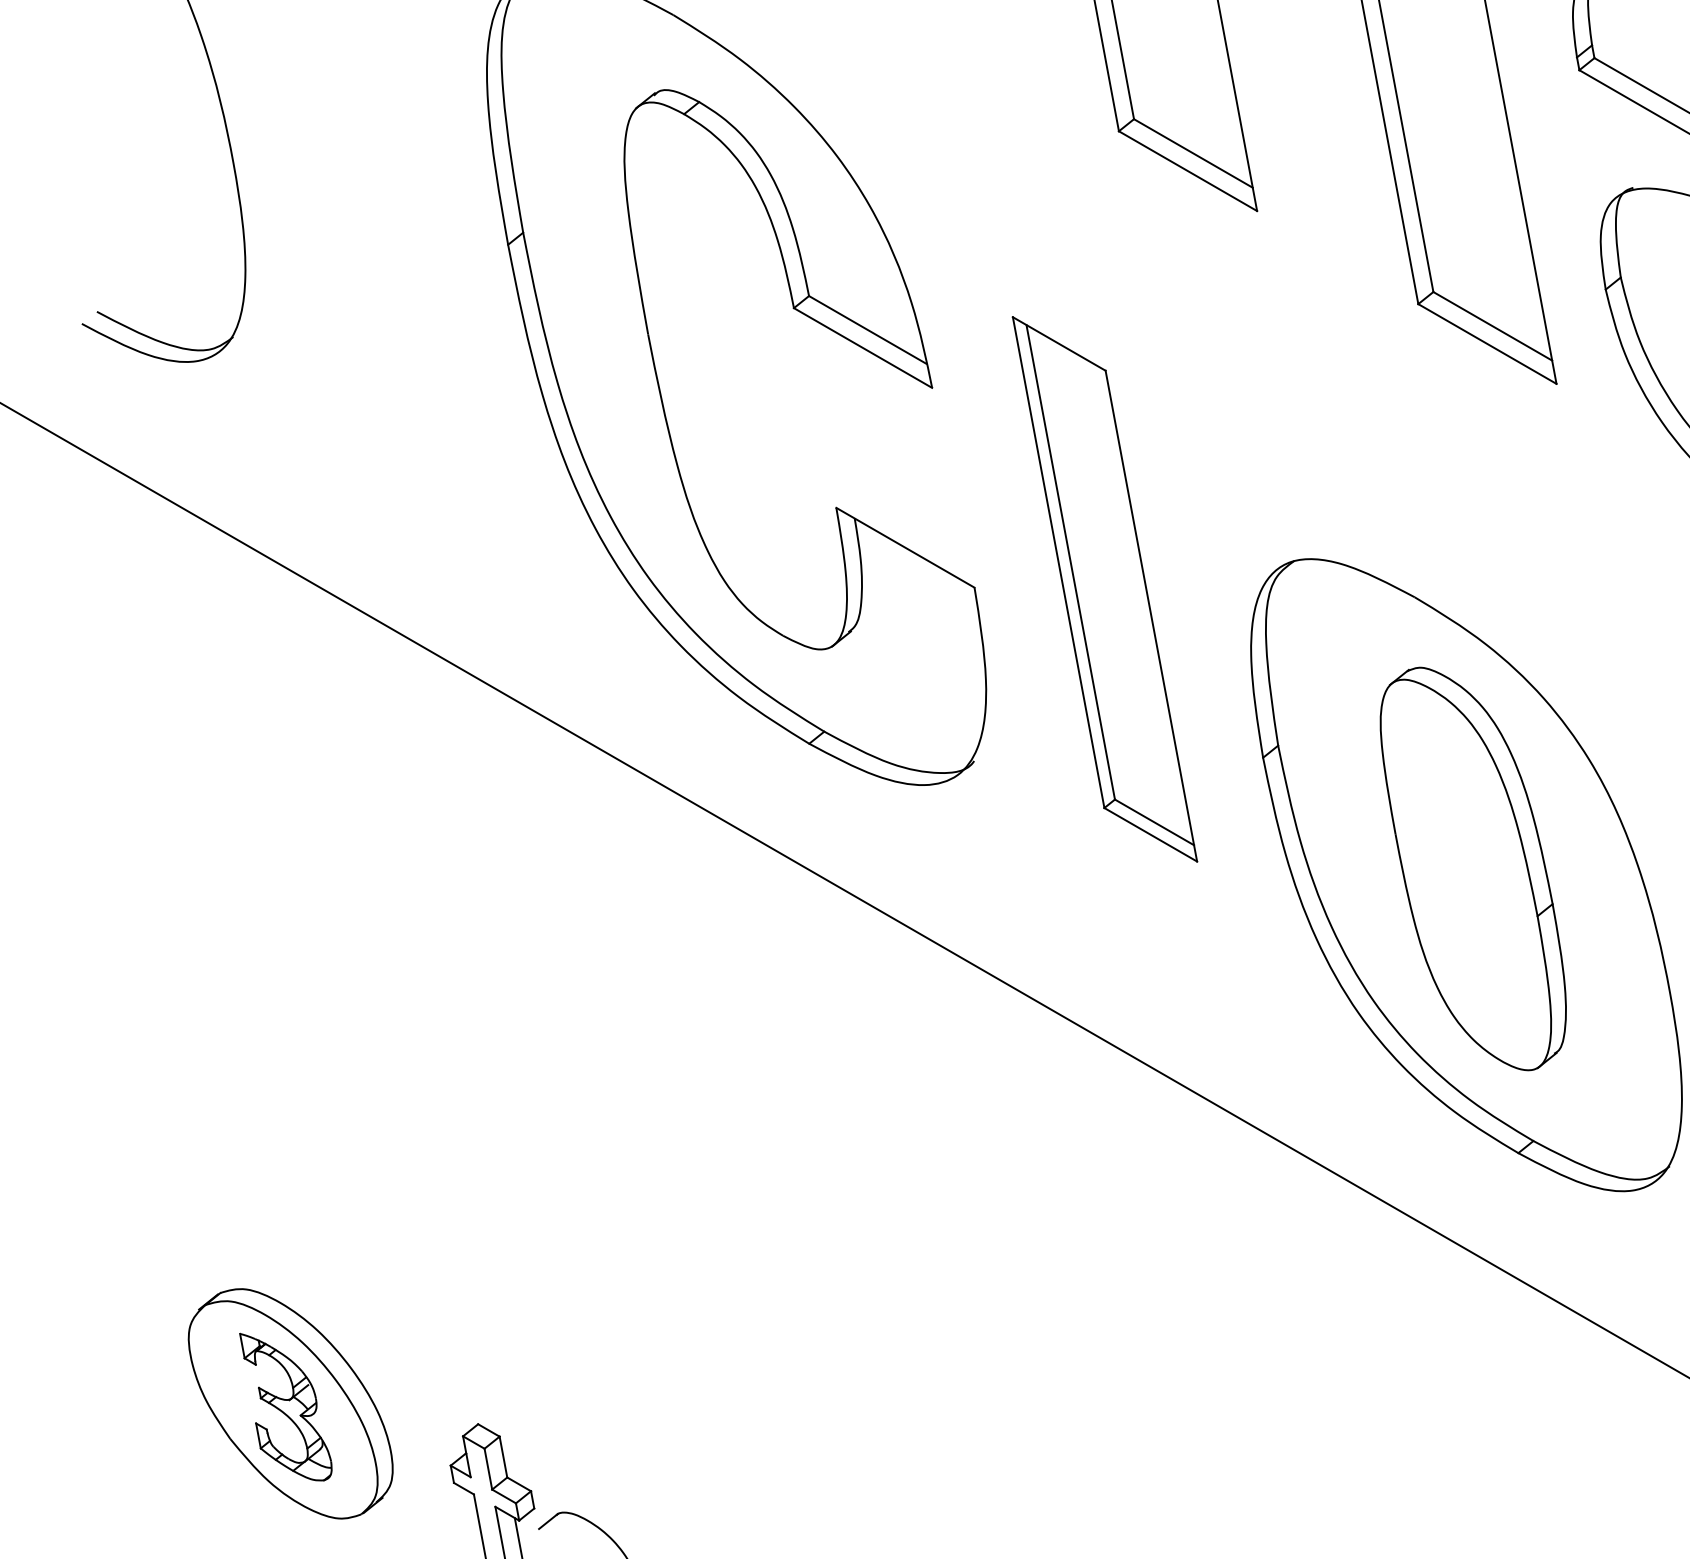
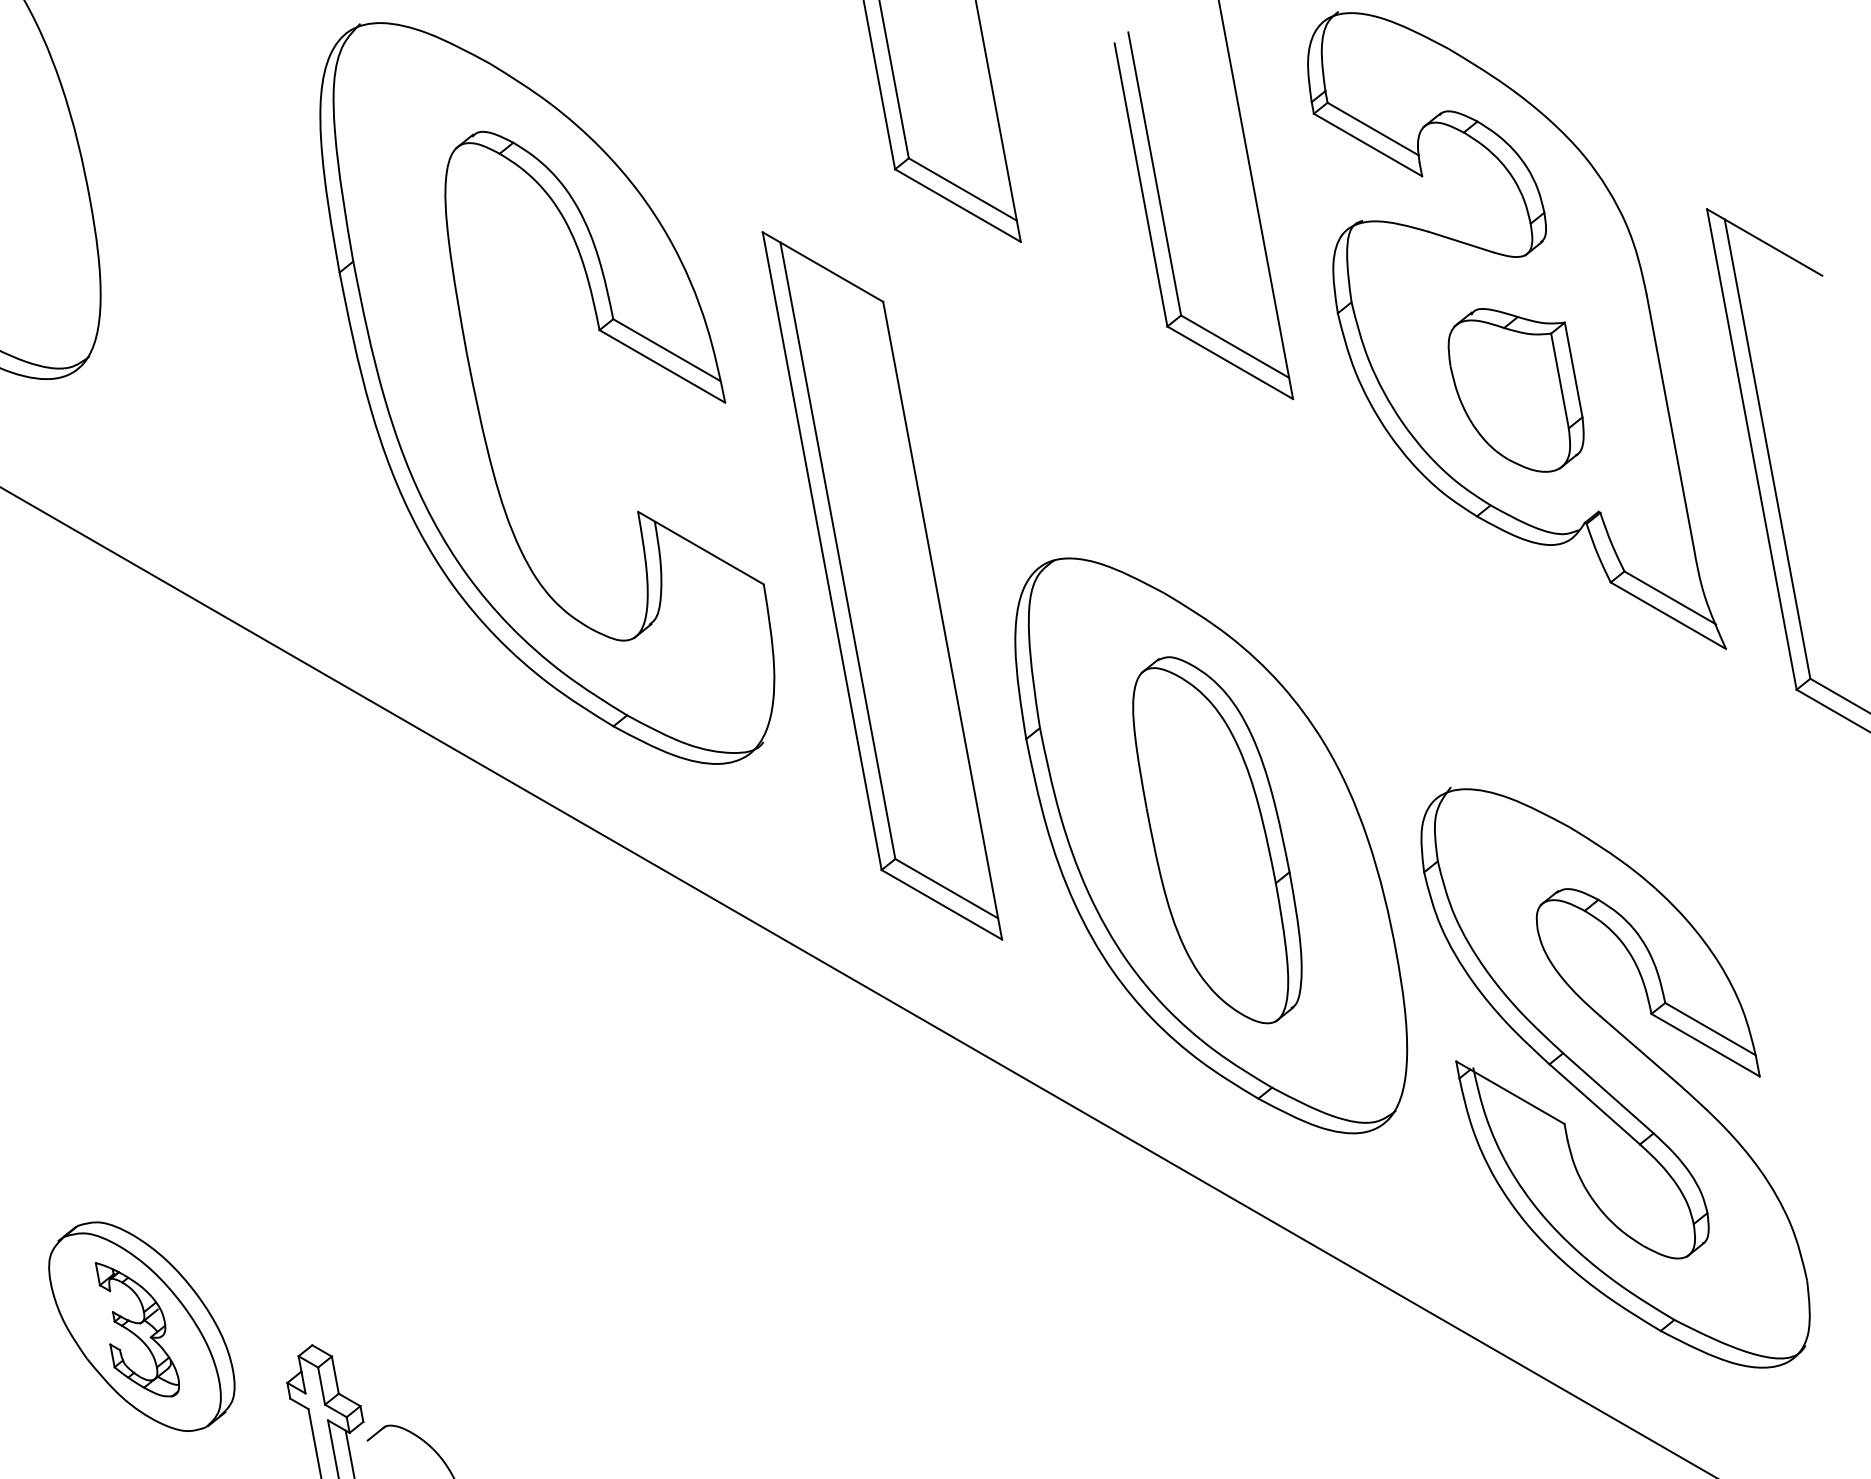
part: (1105, 588) -> (882, 585), size x1.43

